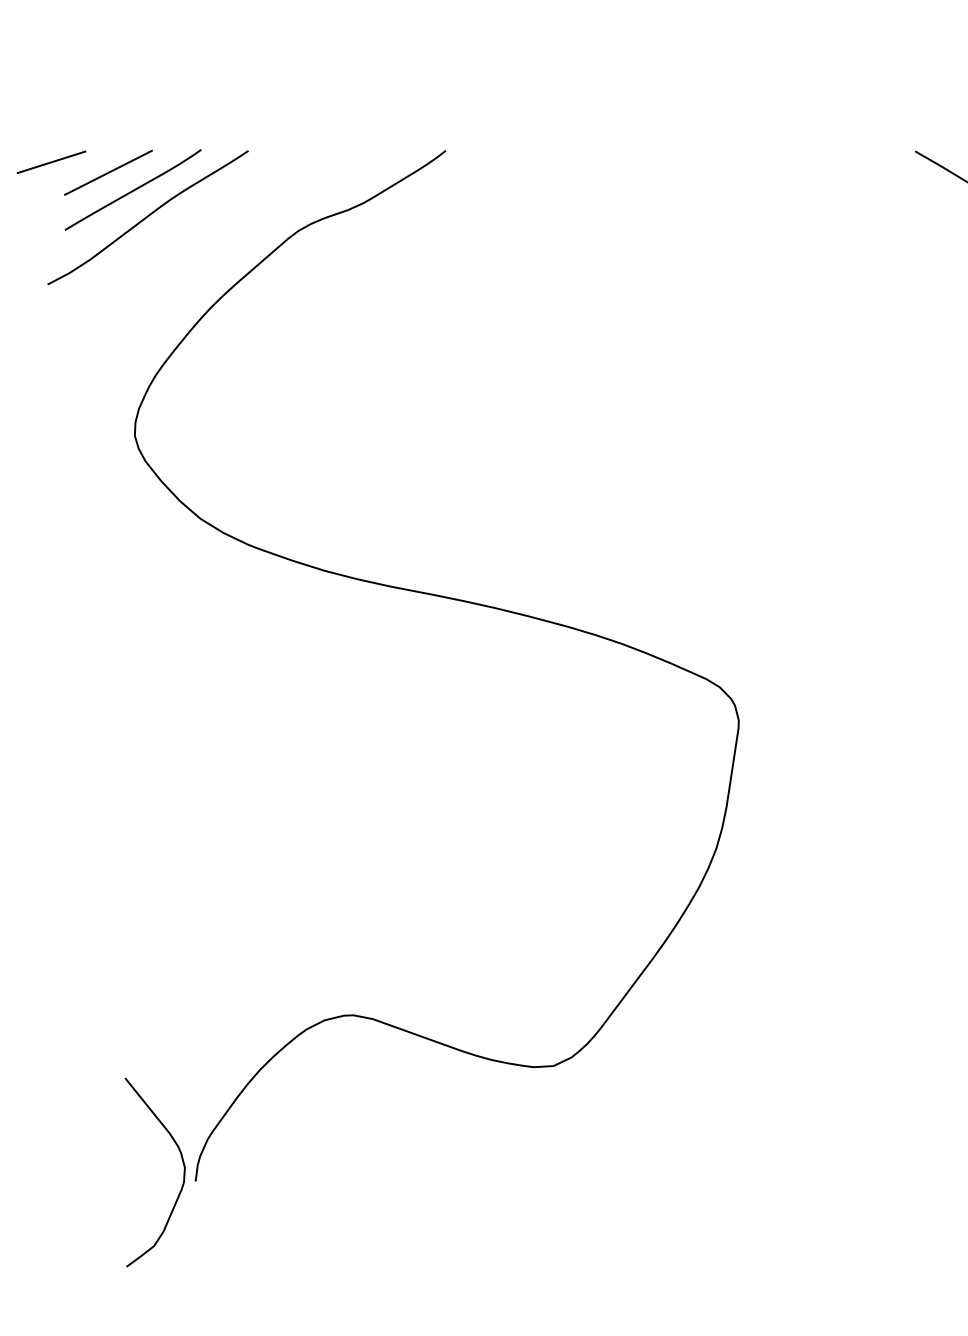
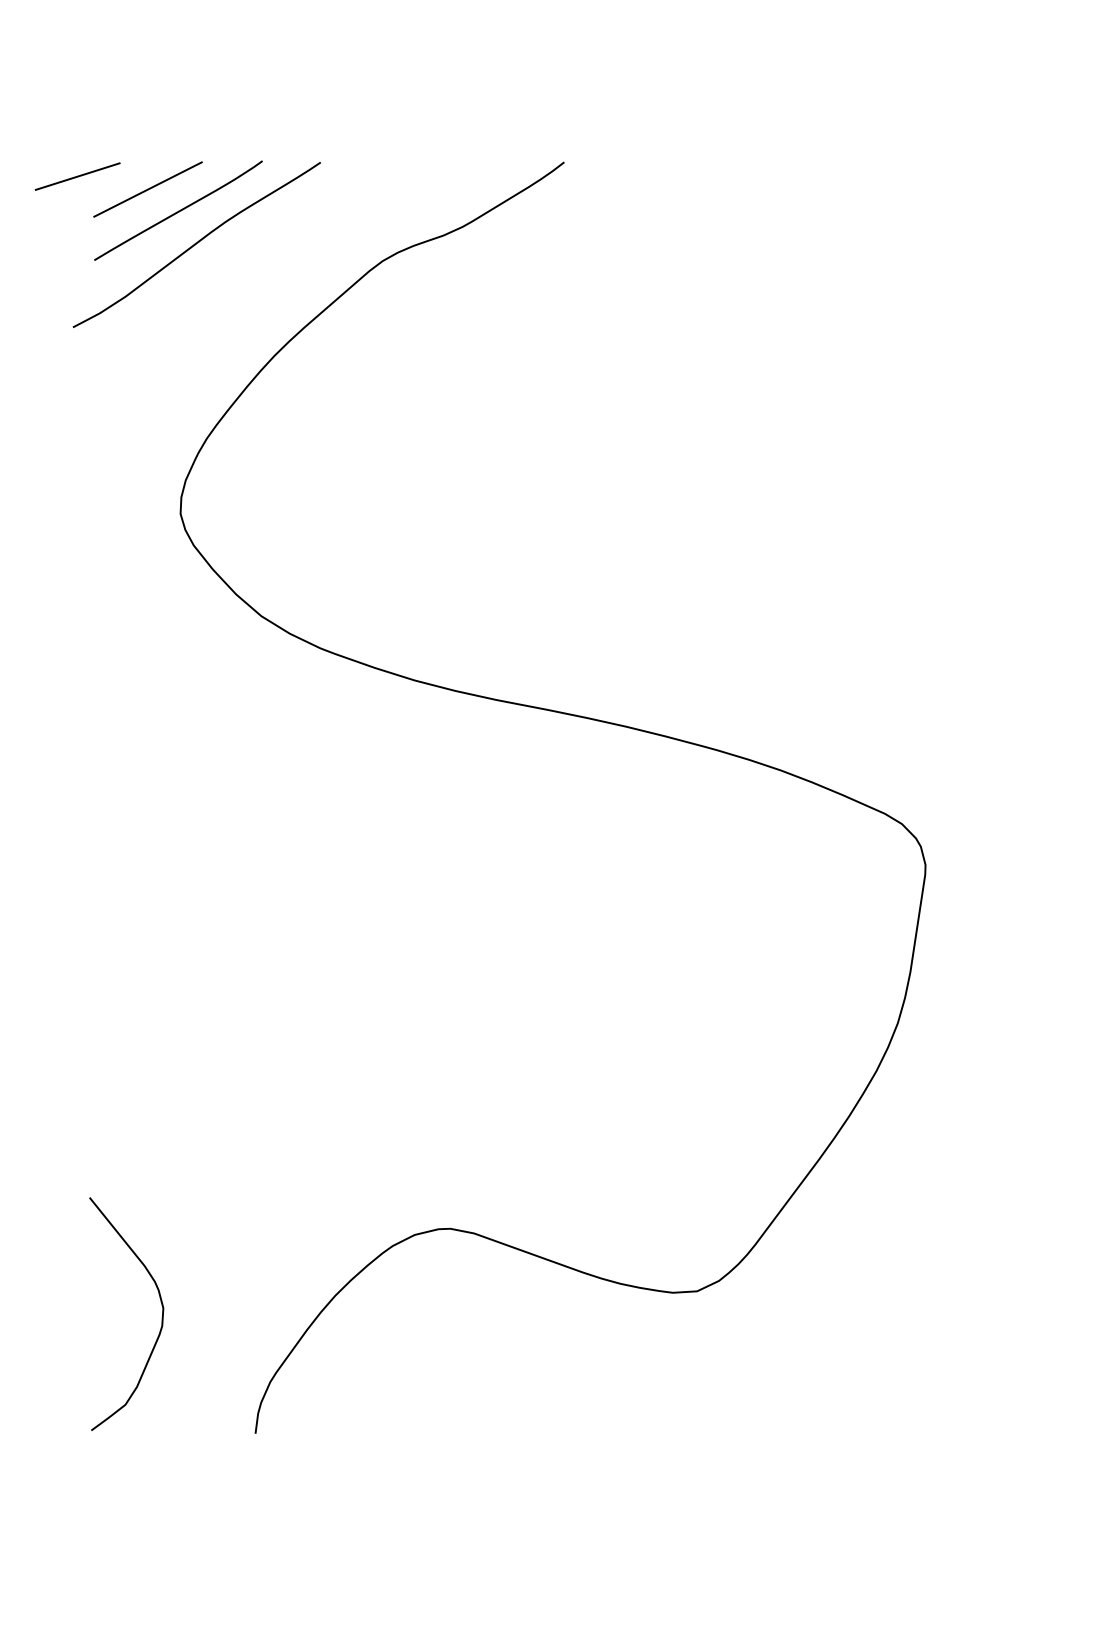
curve: (183, 1172) -> (161, 1314), moved

